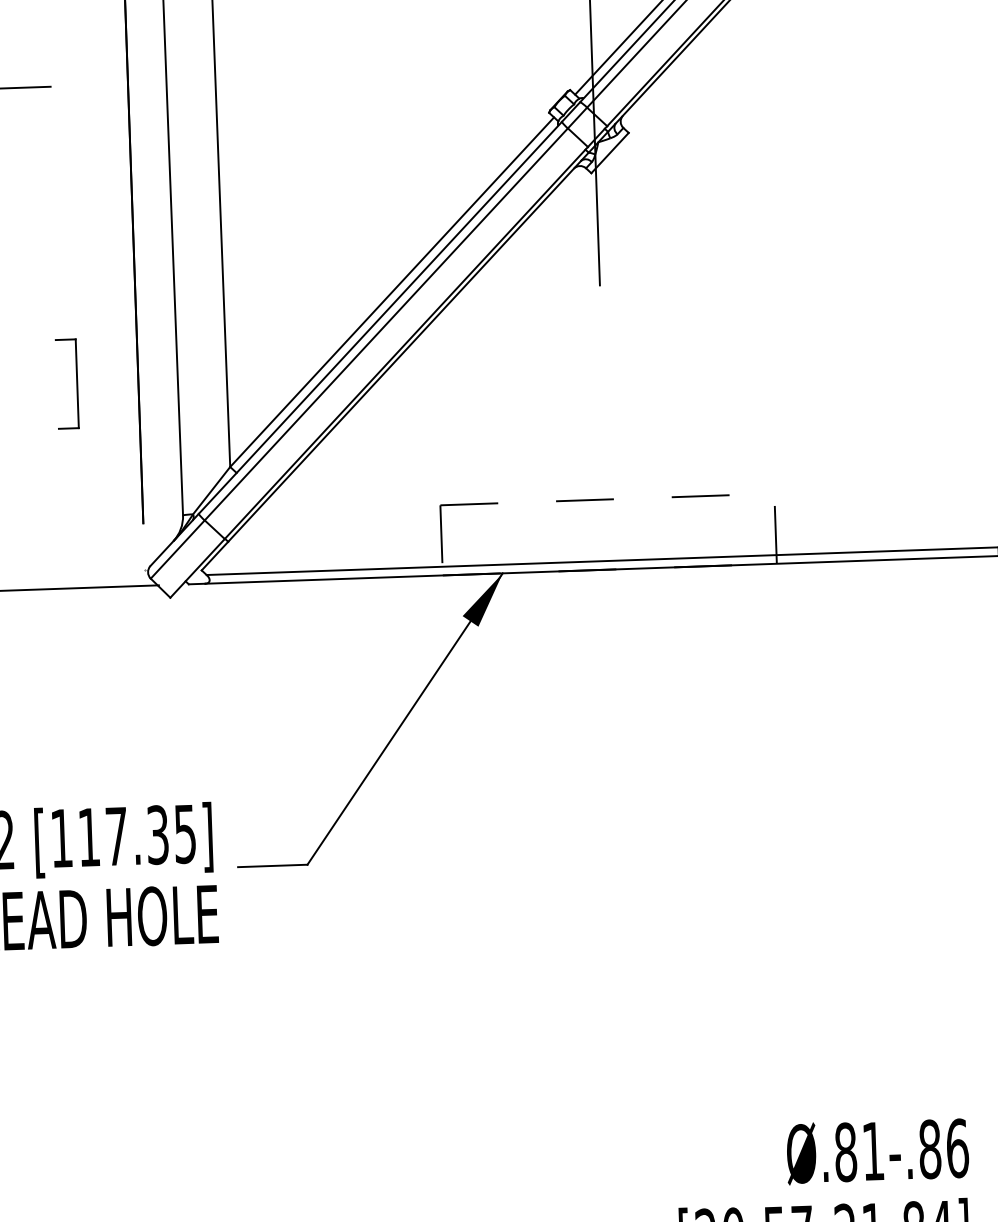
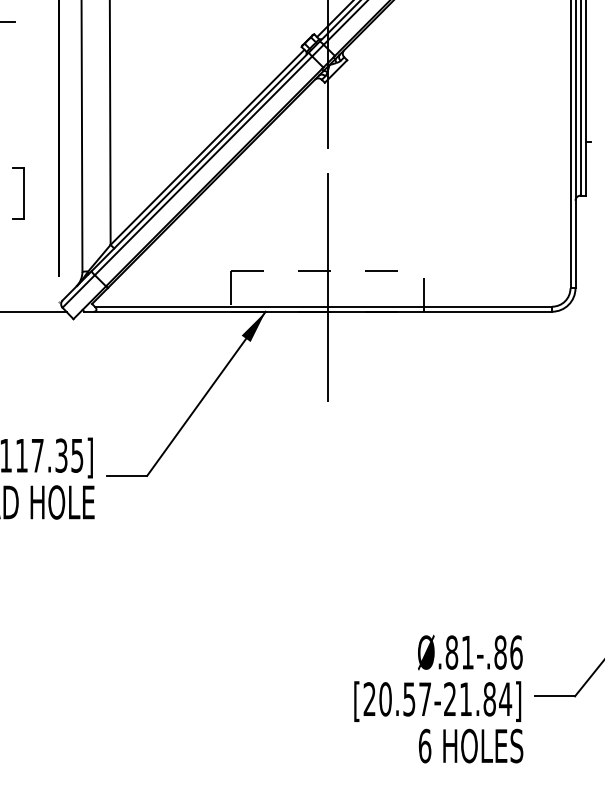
line: (608, 527) -> (327, 287), added

